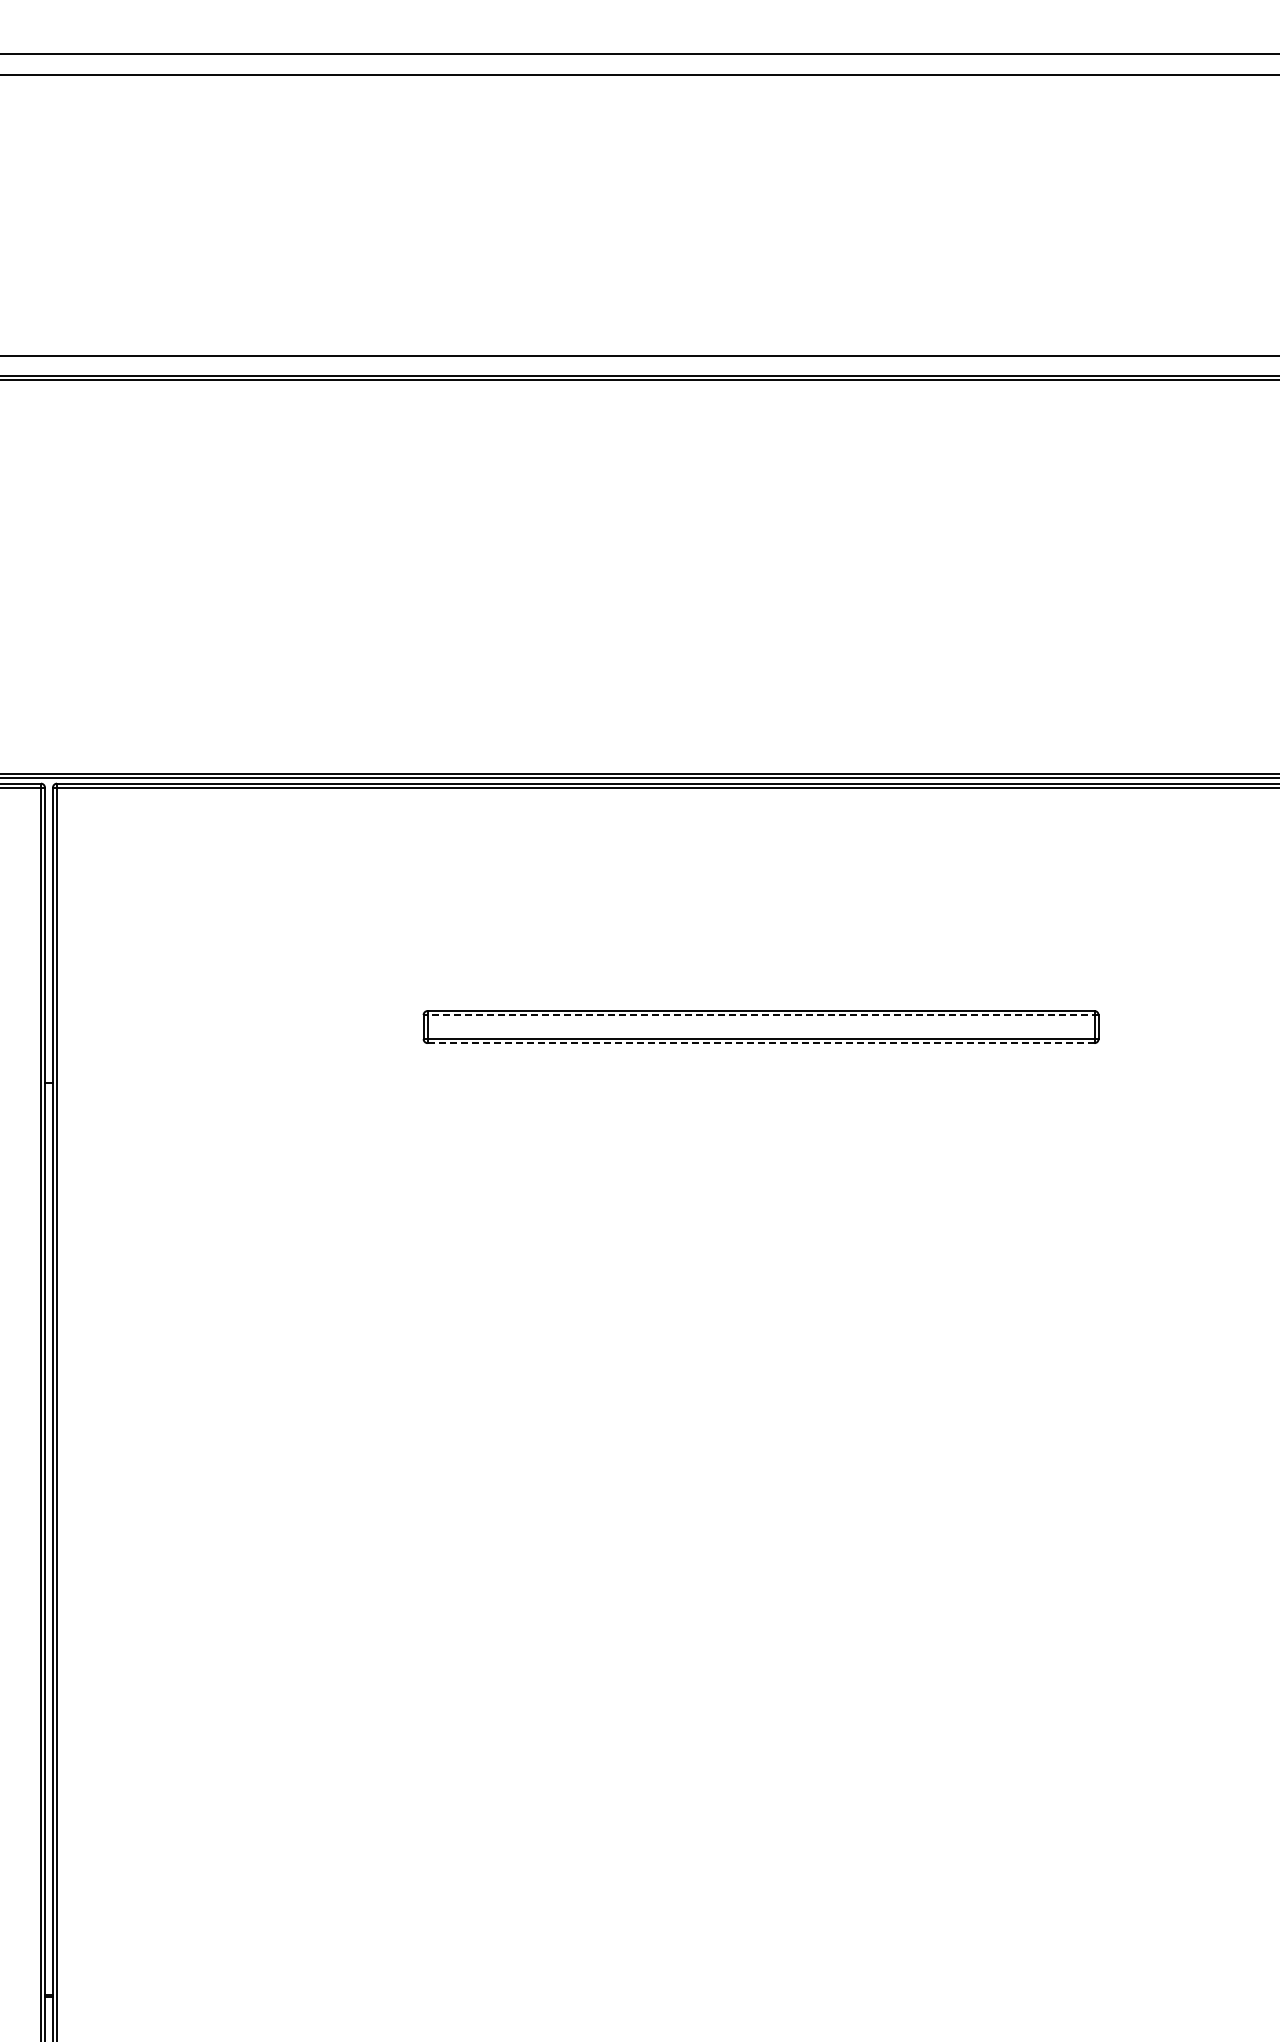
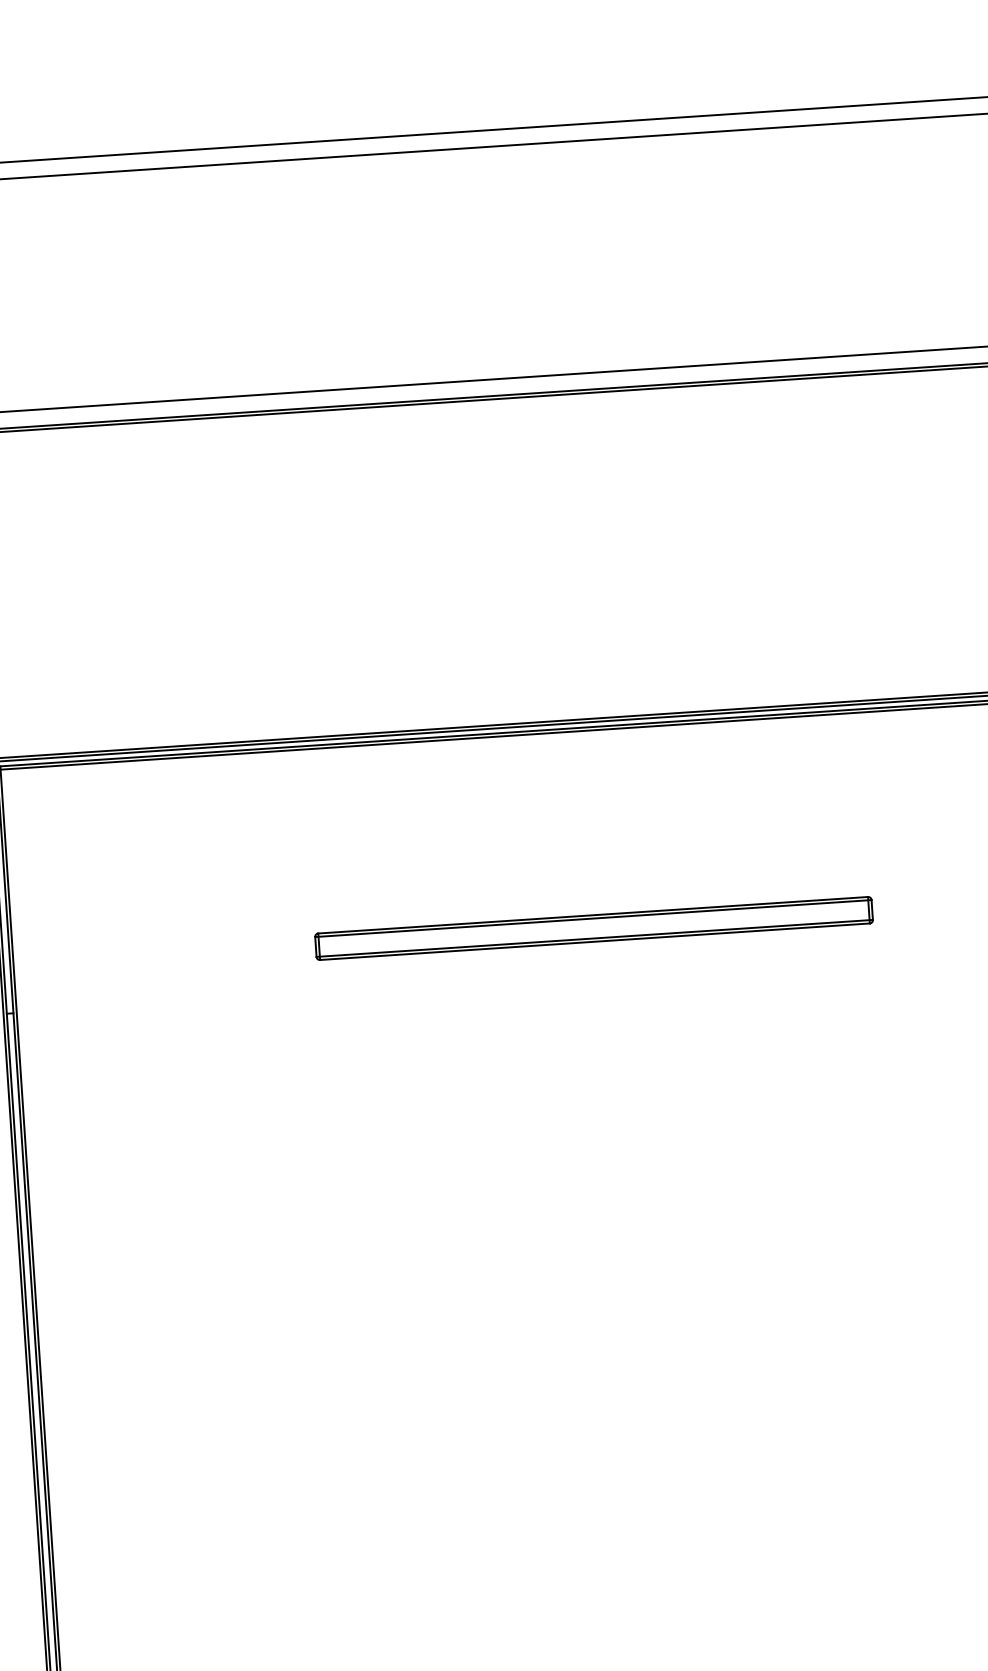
line: (760, 1015) -> (592, 918), dashed -> solid
line: (760, 1043) -> (594, 942), dashed -> solid

